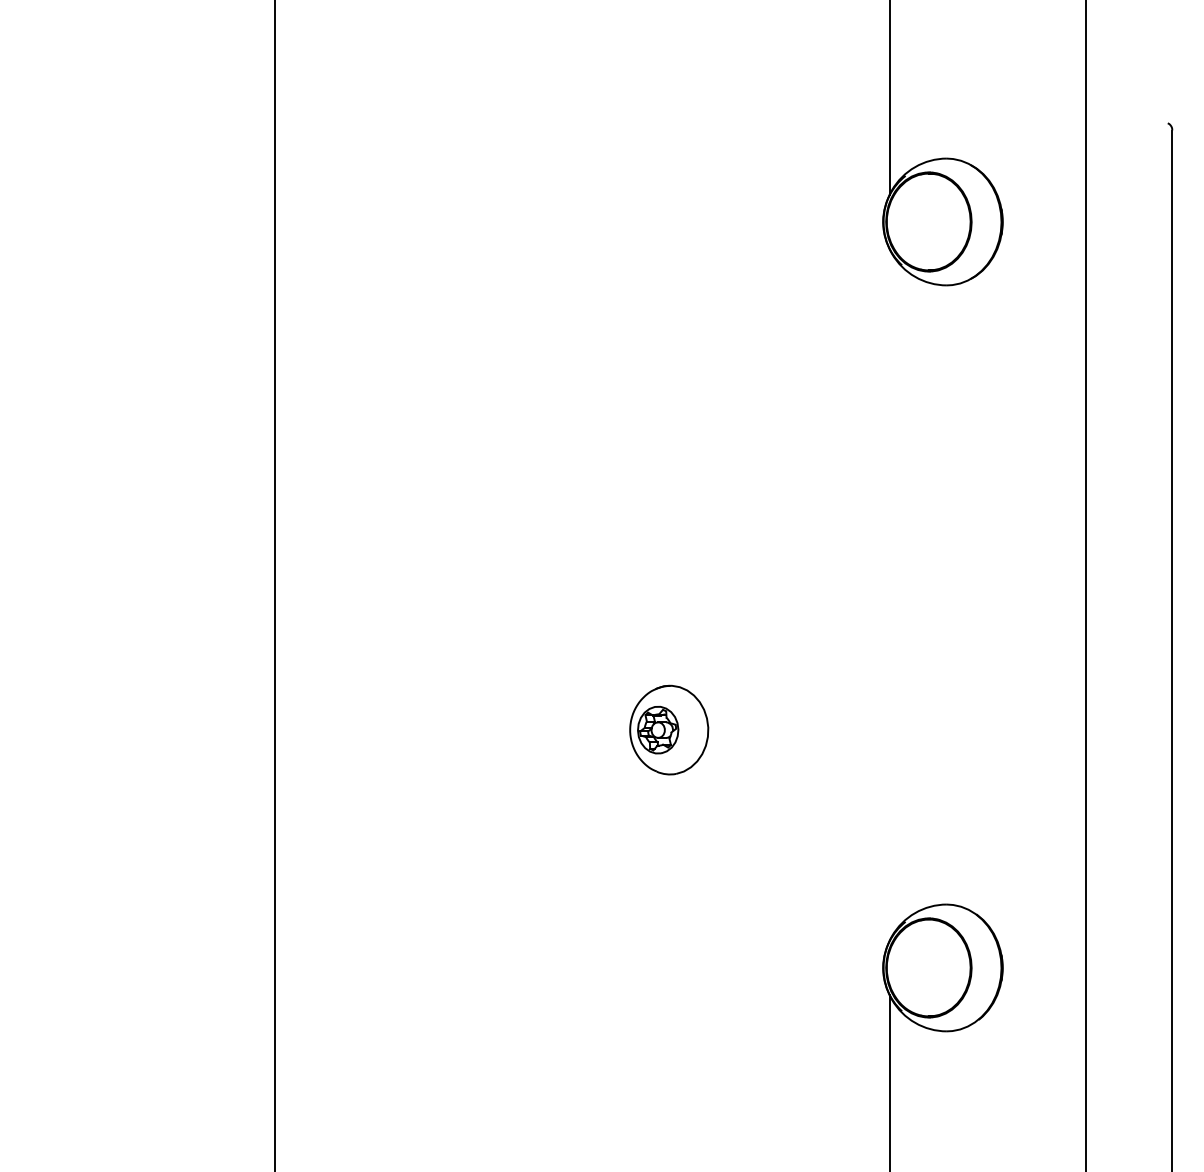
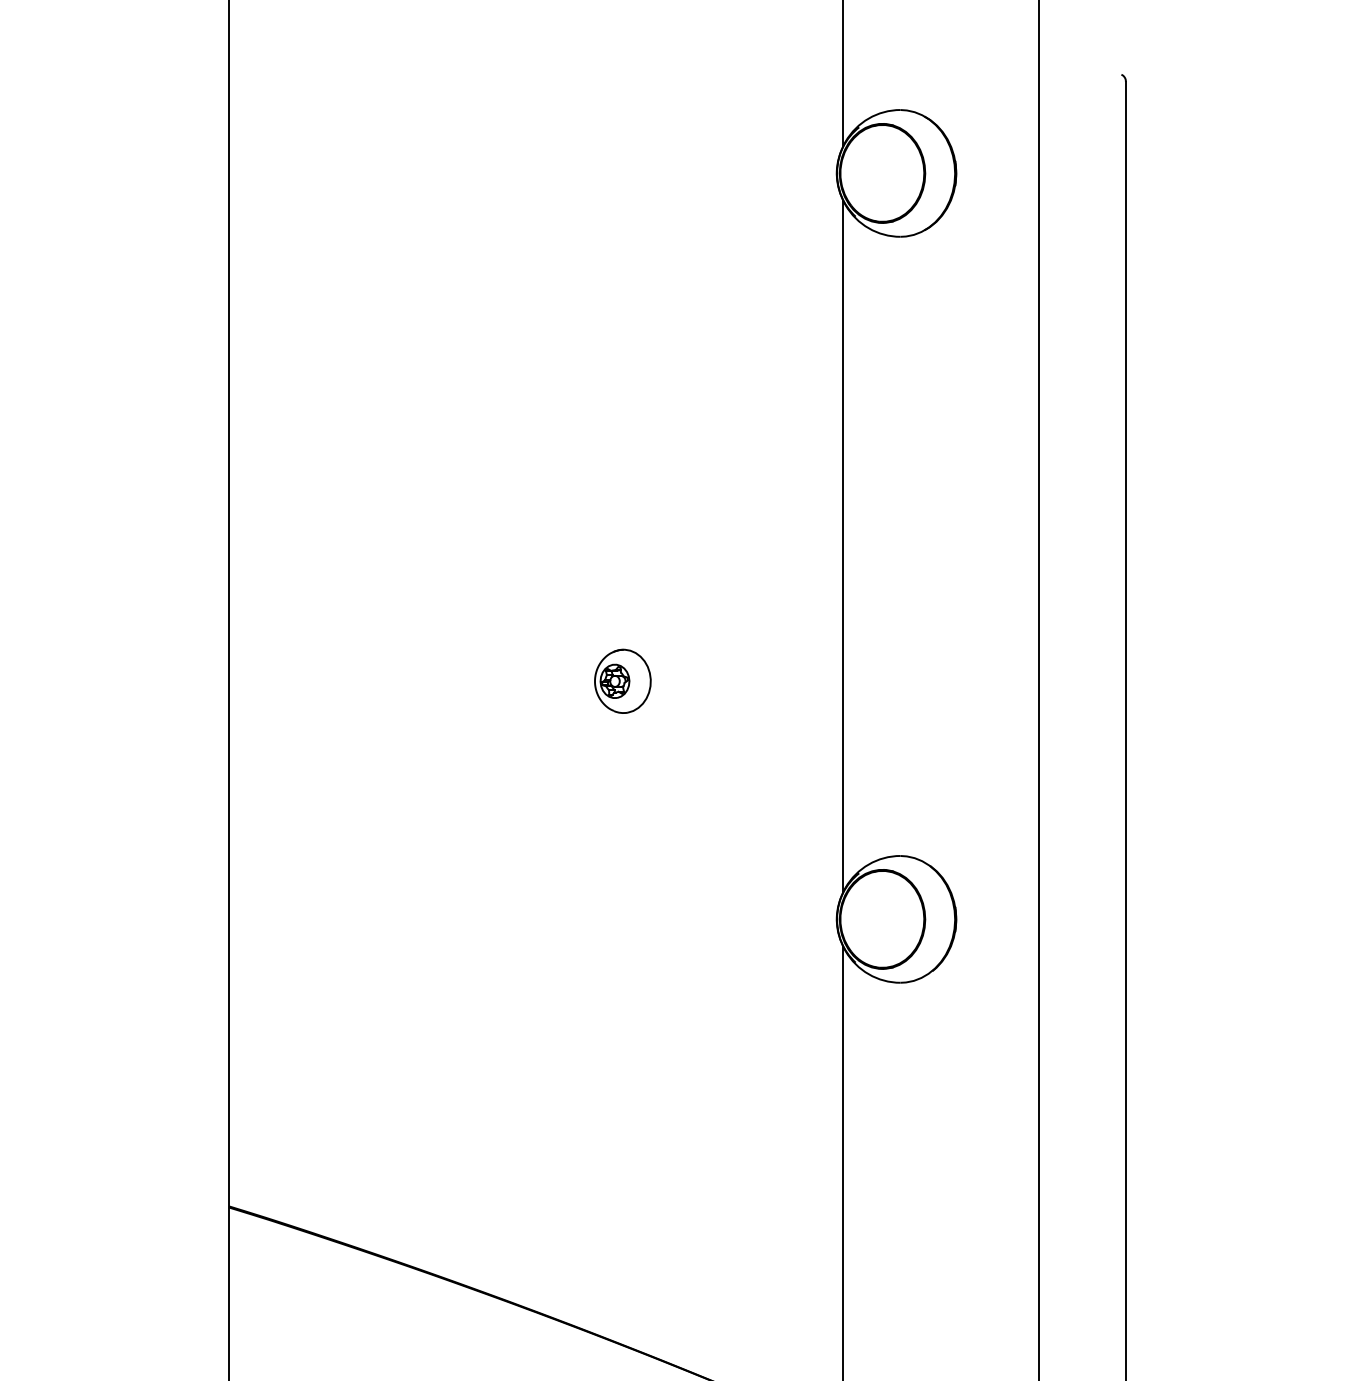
line: (889, 595) -> (843, 546), added
part: (668, 729) -> (622, 680), size x0.71

